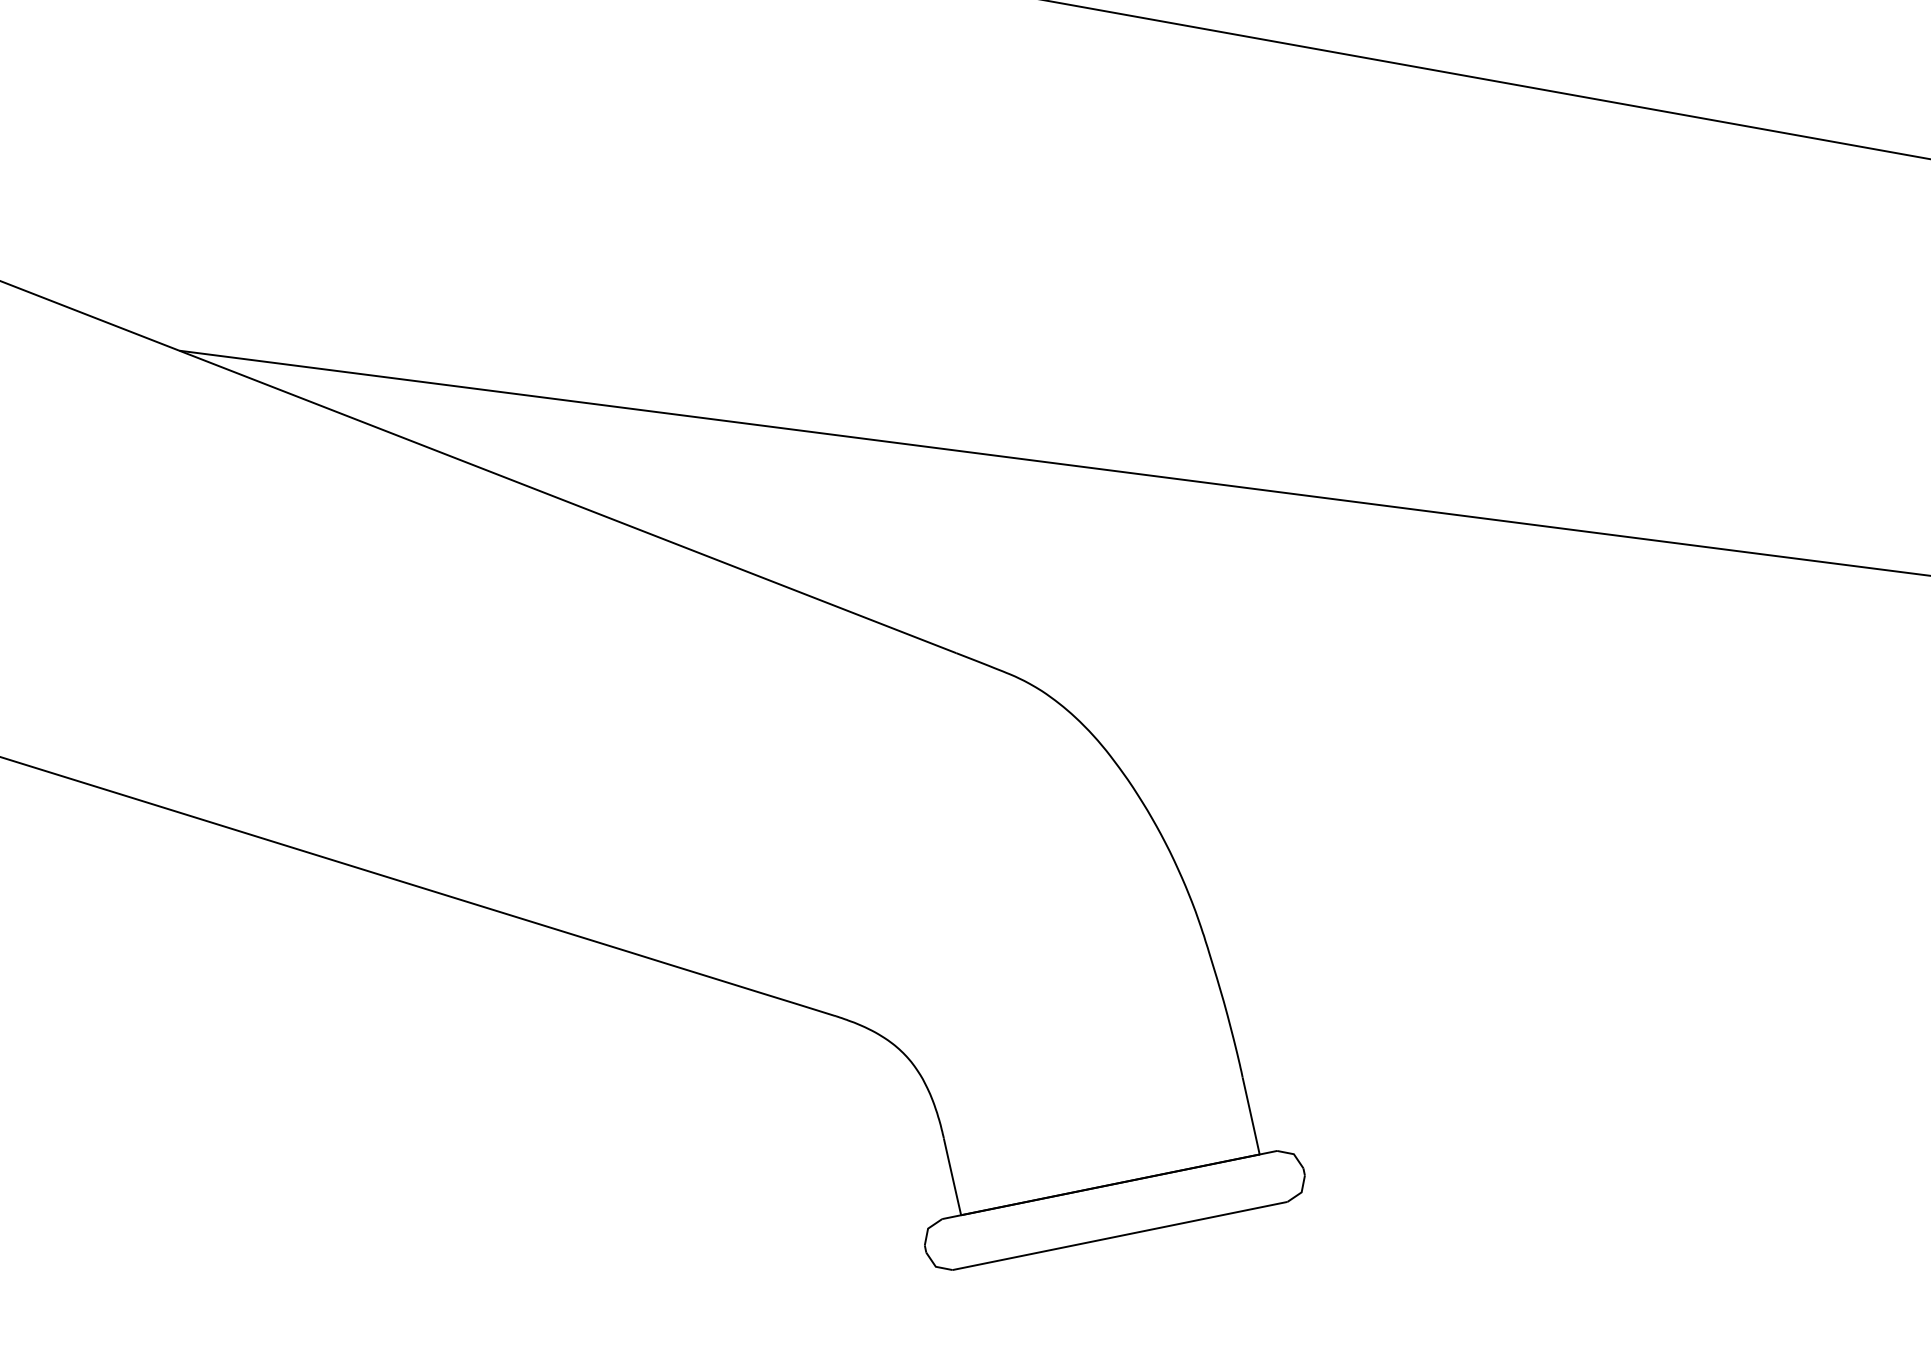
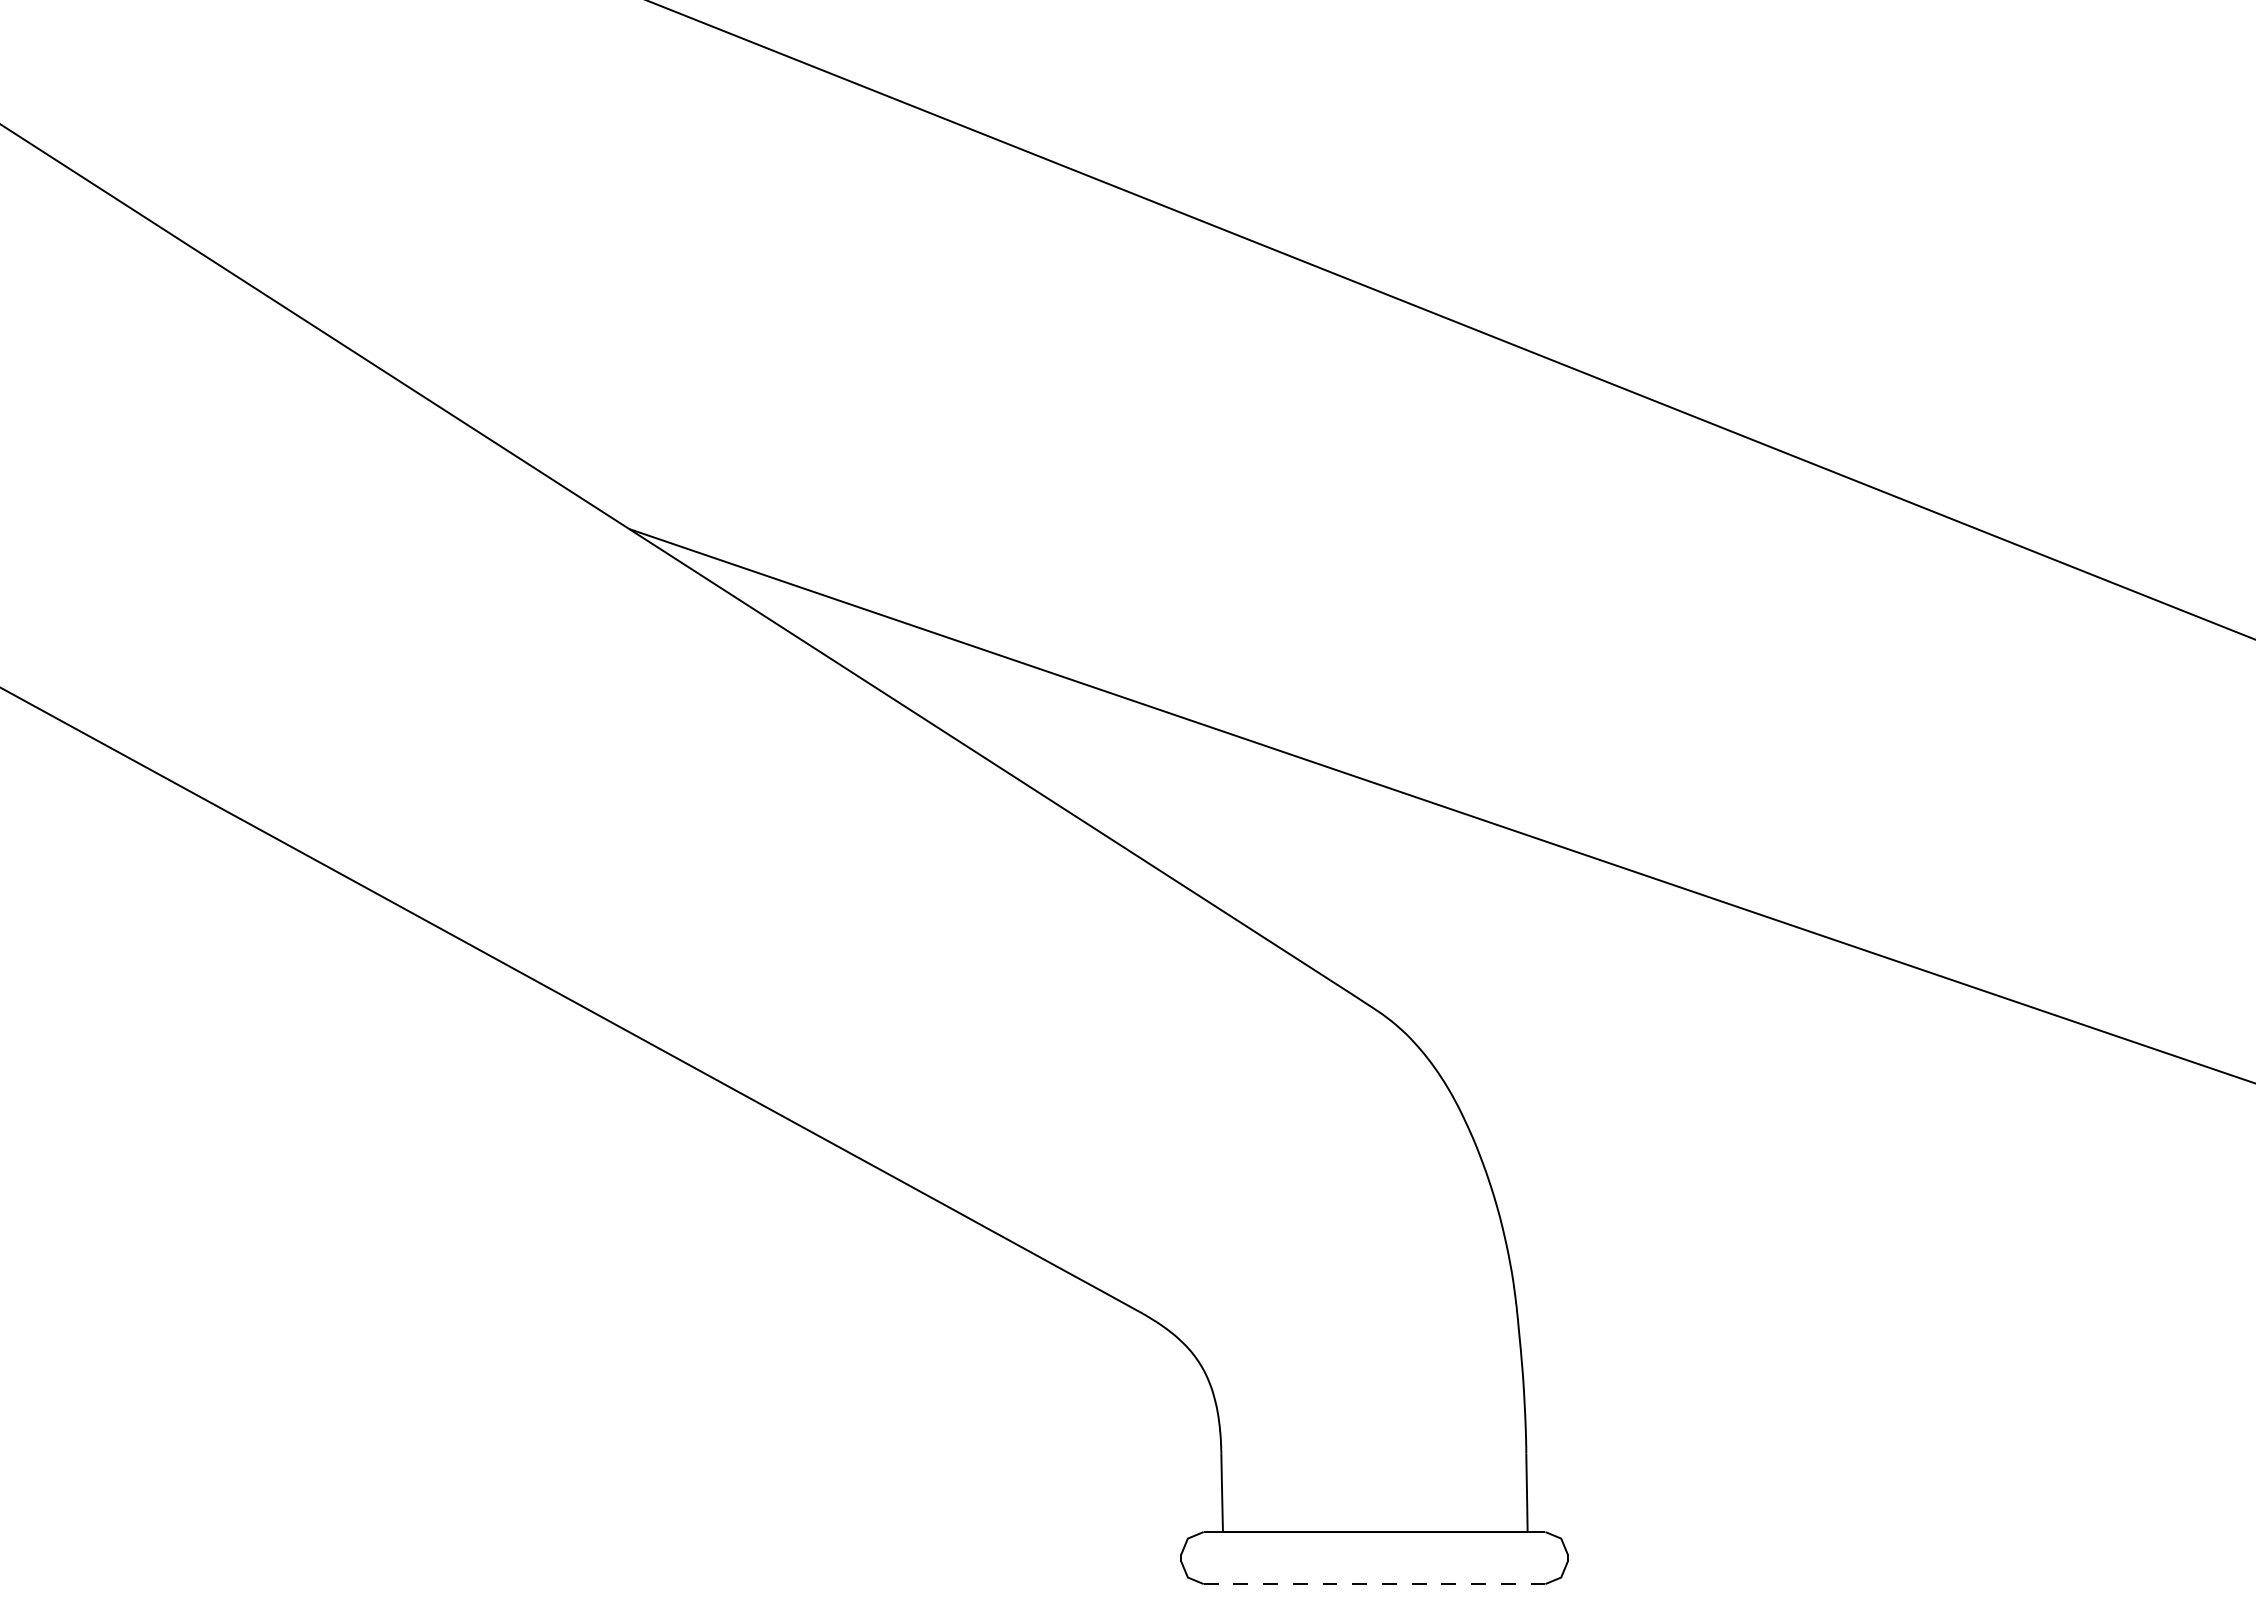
line: (1120, 1236) -> (1374, 1584), solid -> dashed

